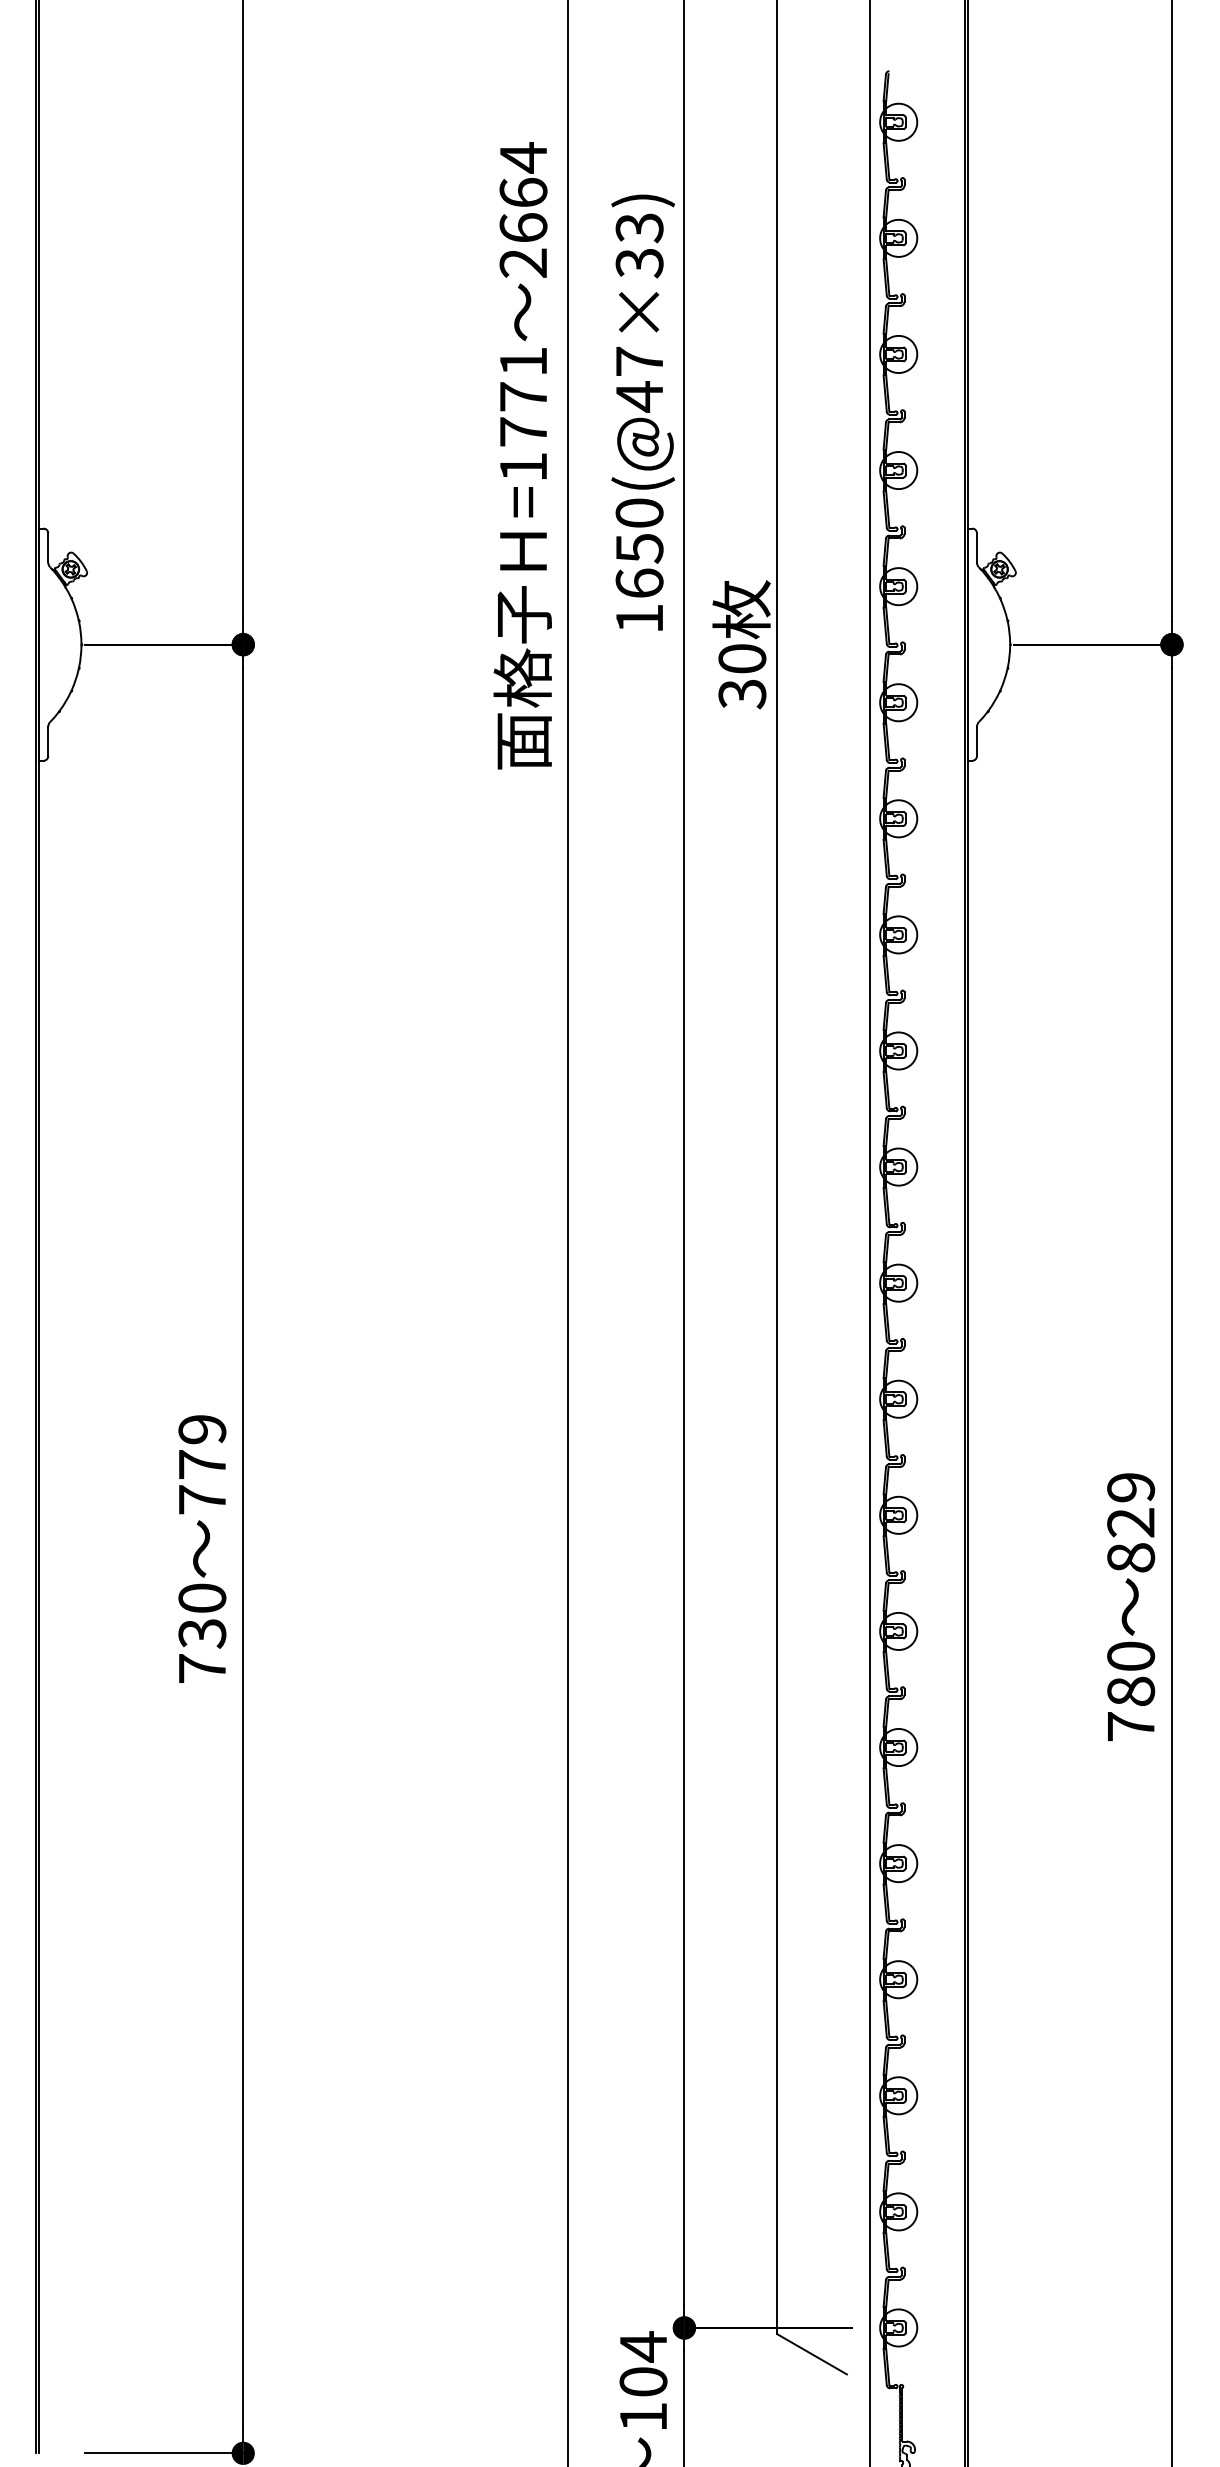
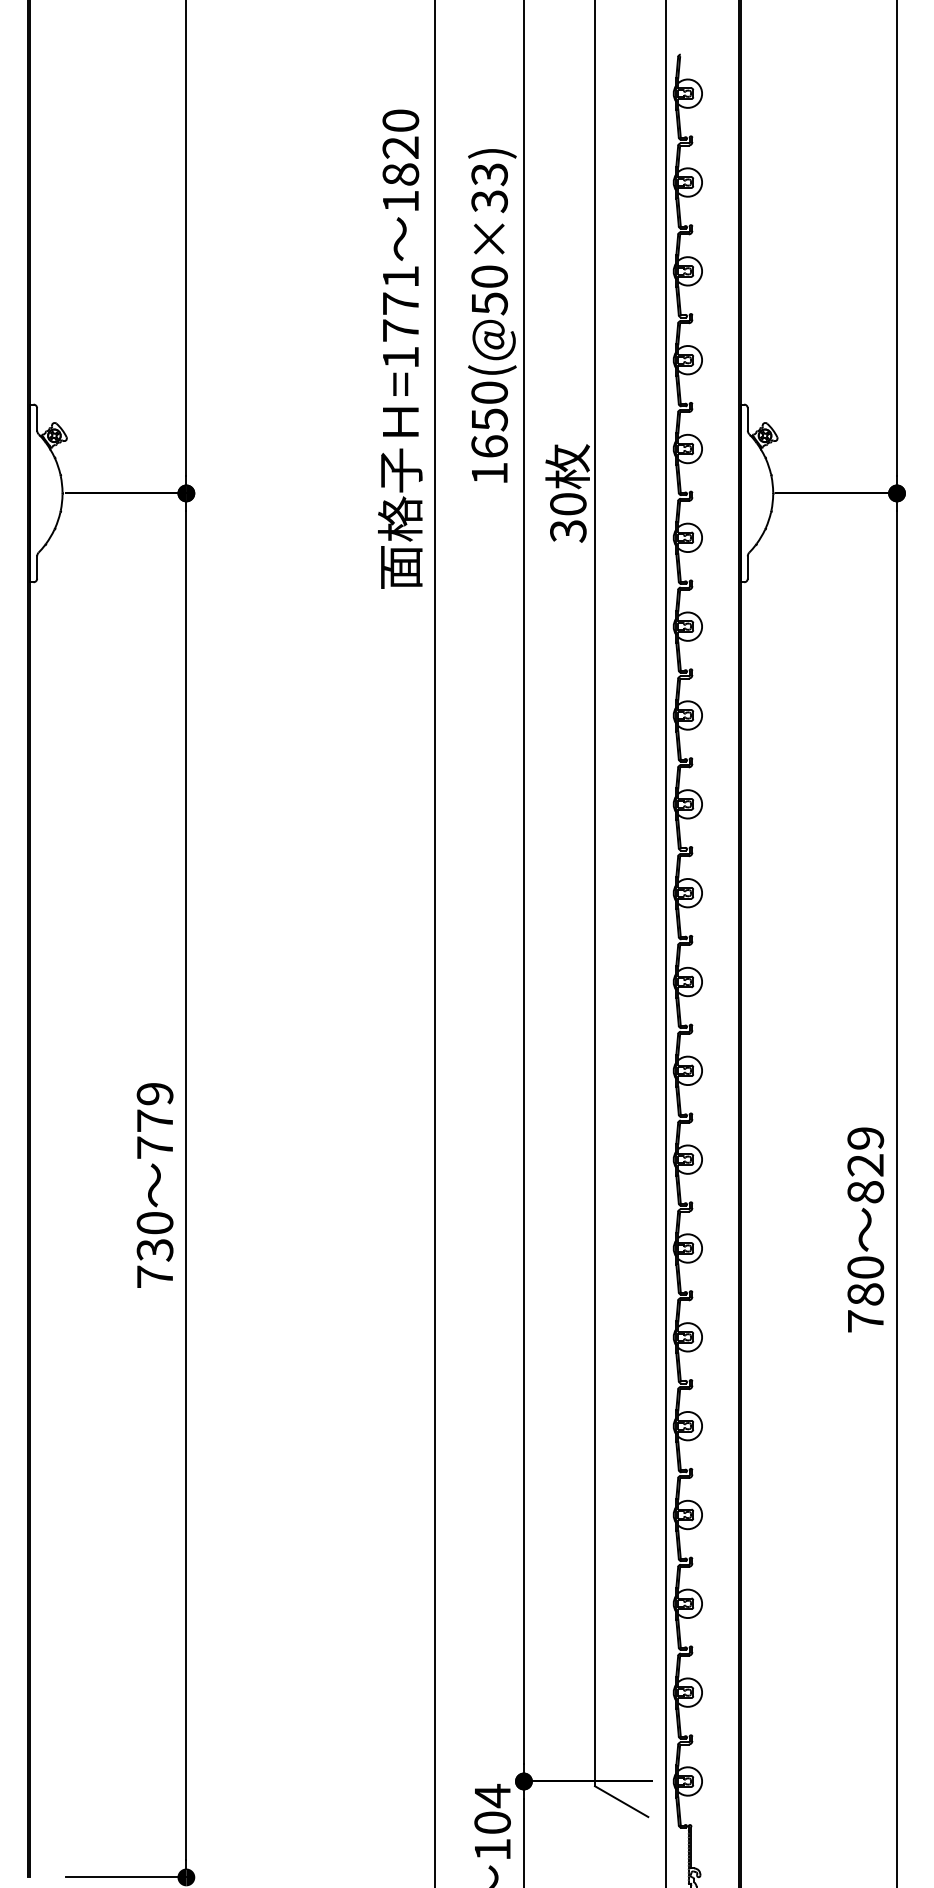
text: (523, 209) -> (400, 160), 2664 -> 1820
text: (639, 379) -> (489, 290), 1650(@47×33) -> 1650(@50×33)

